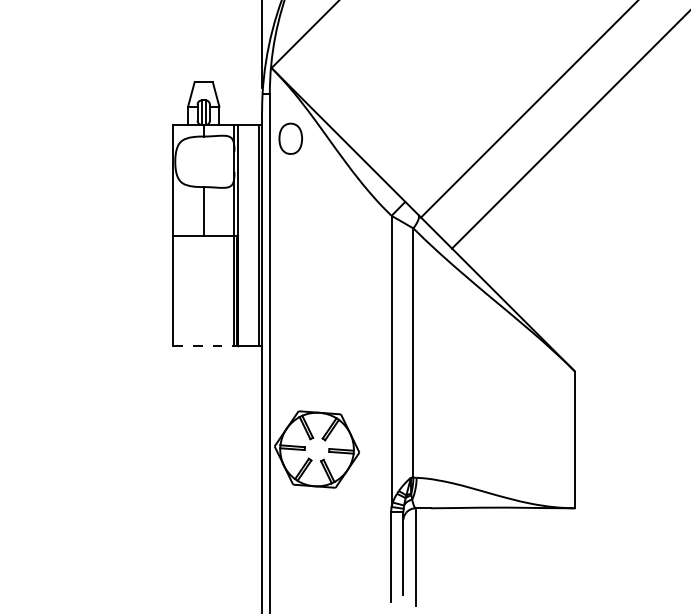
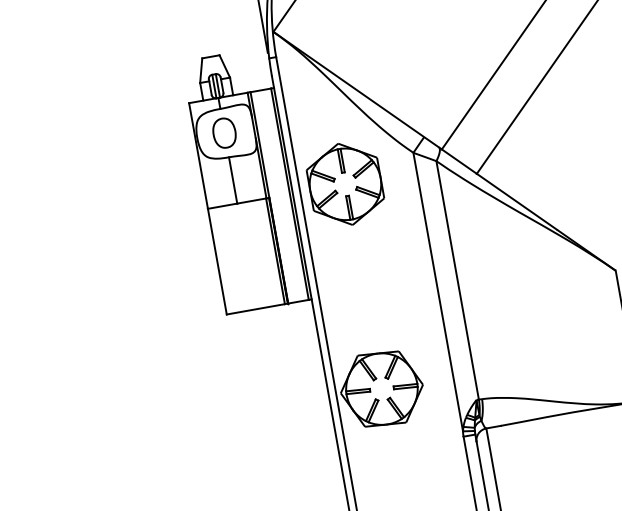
part: (290, 138) -> (224, 132), moved
part: (316, 235) -> (344, 184), added
line: (204, 345) -> (256, 308), dashed -> solid

